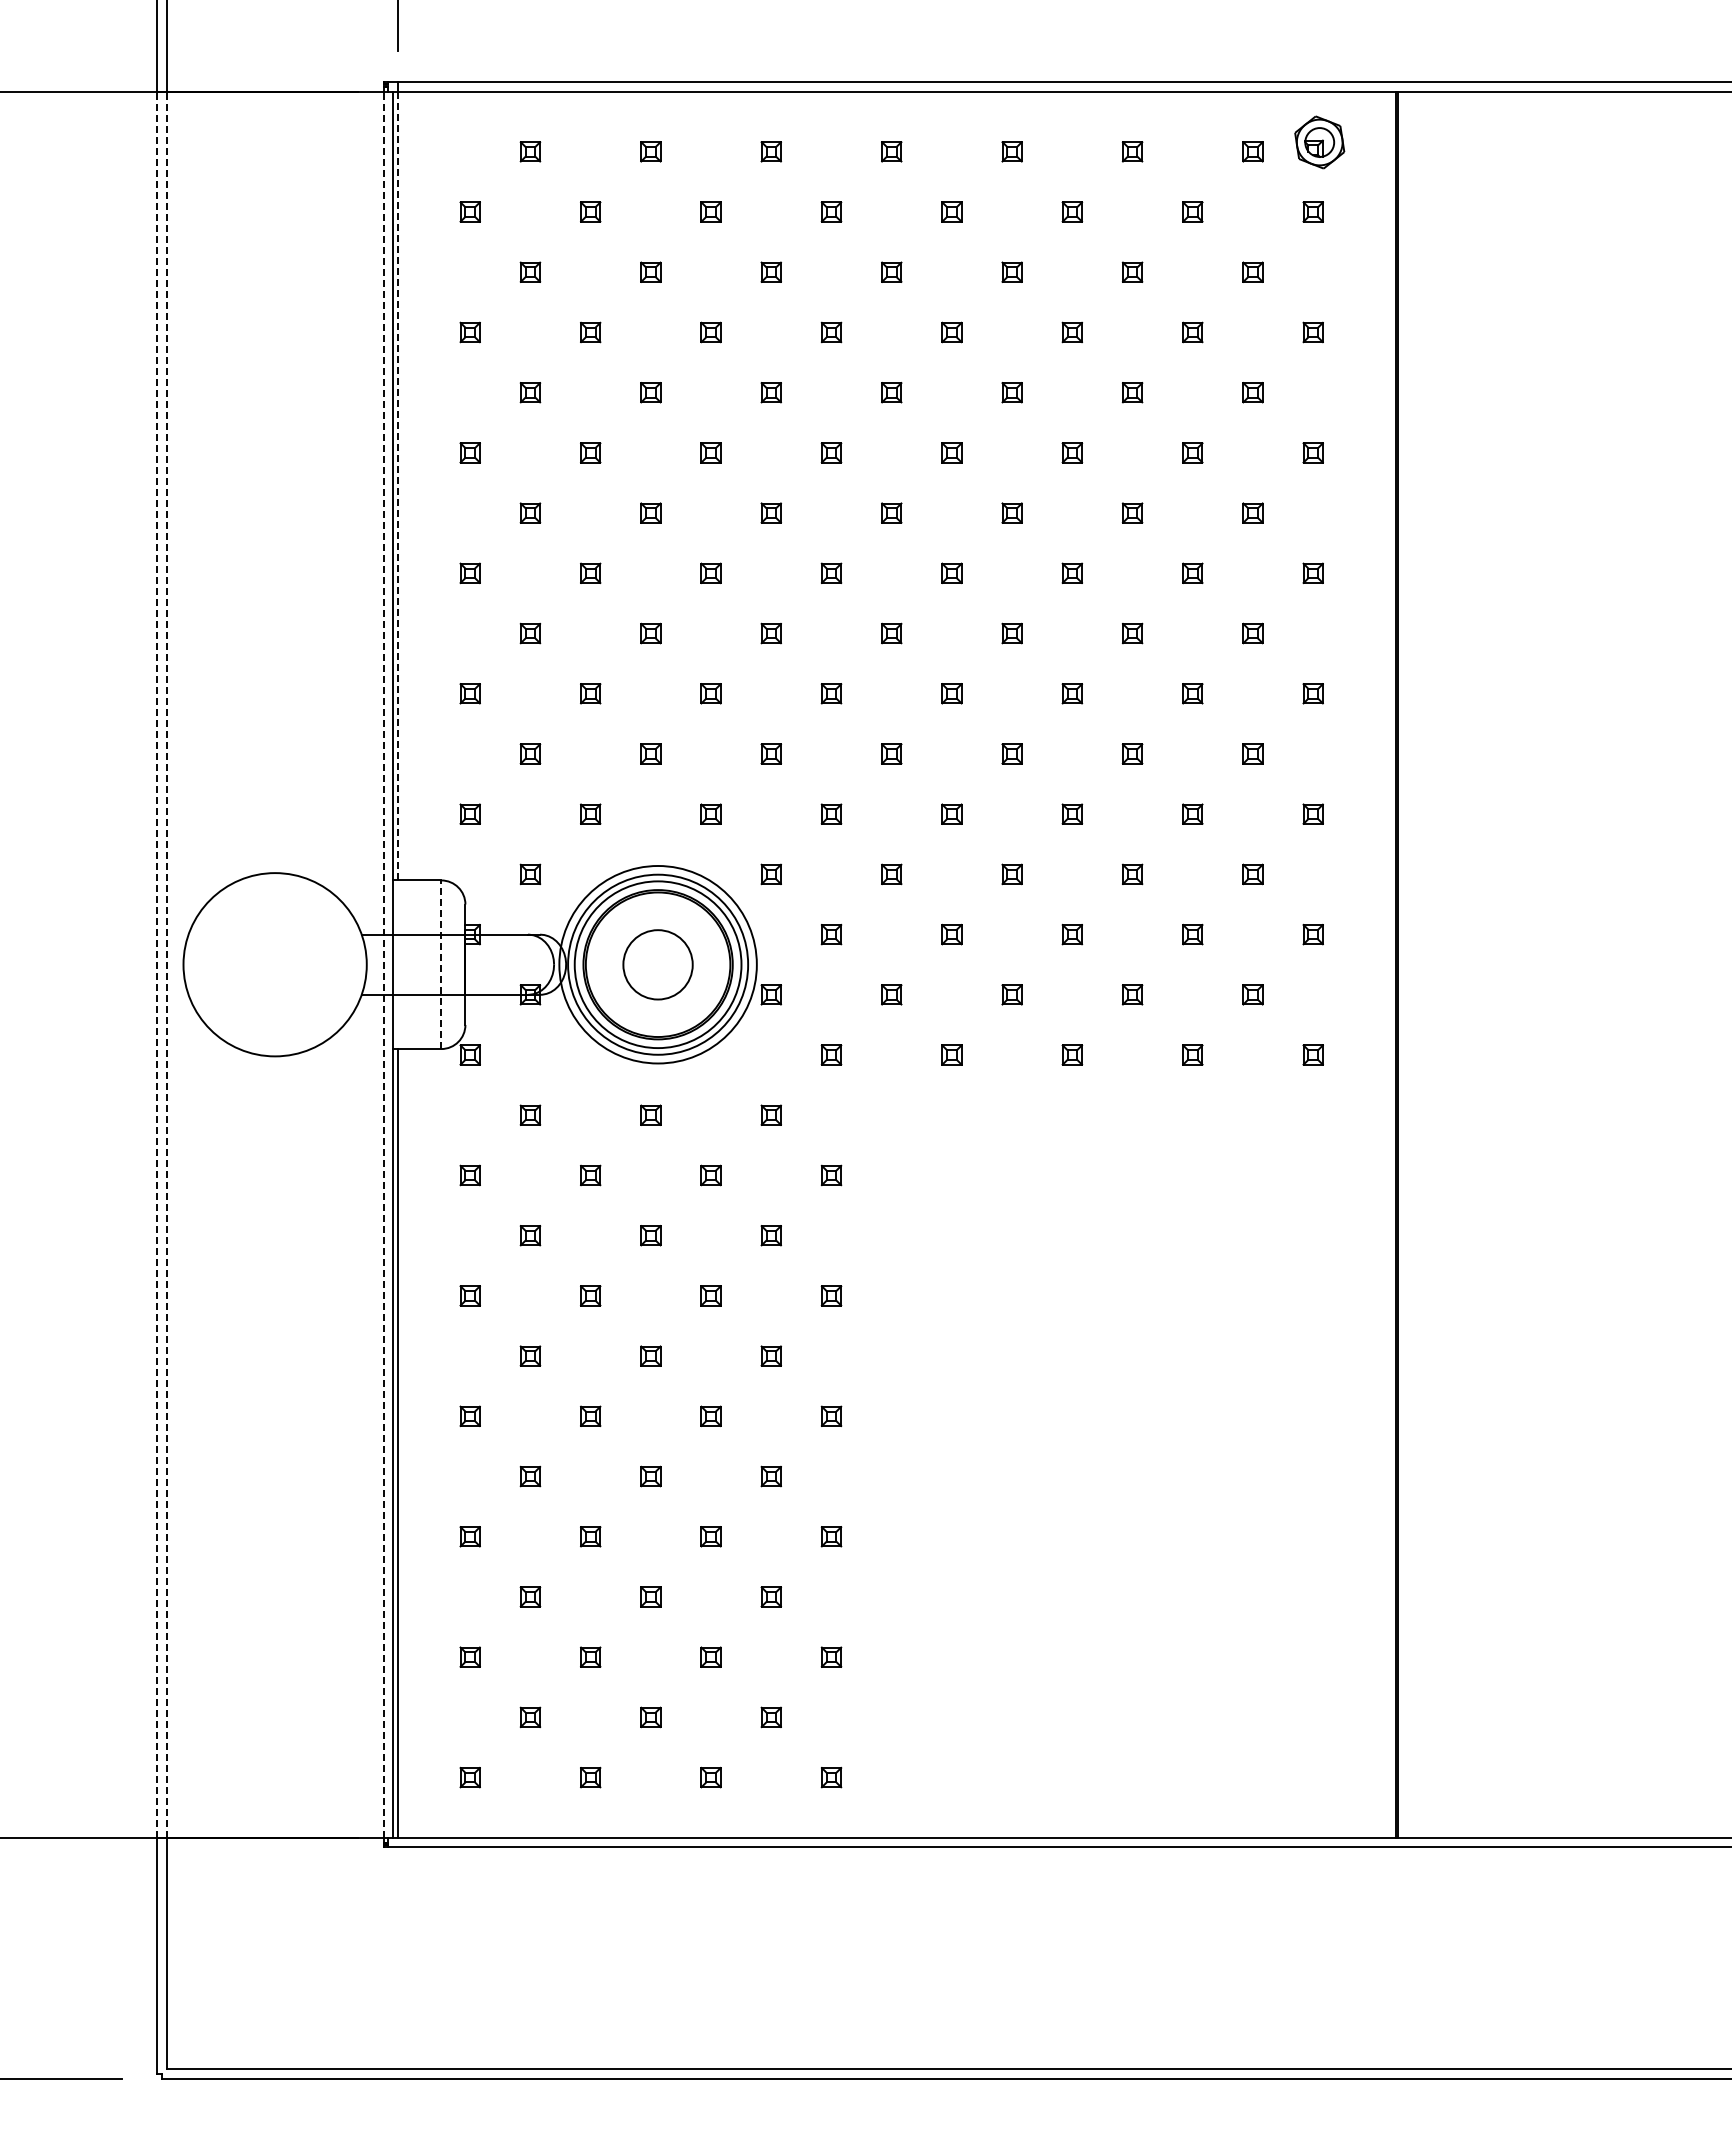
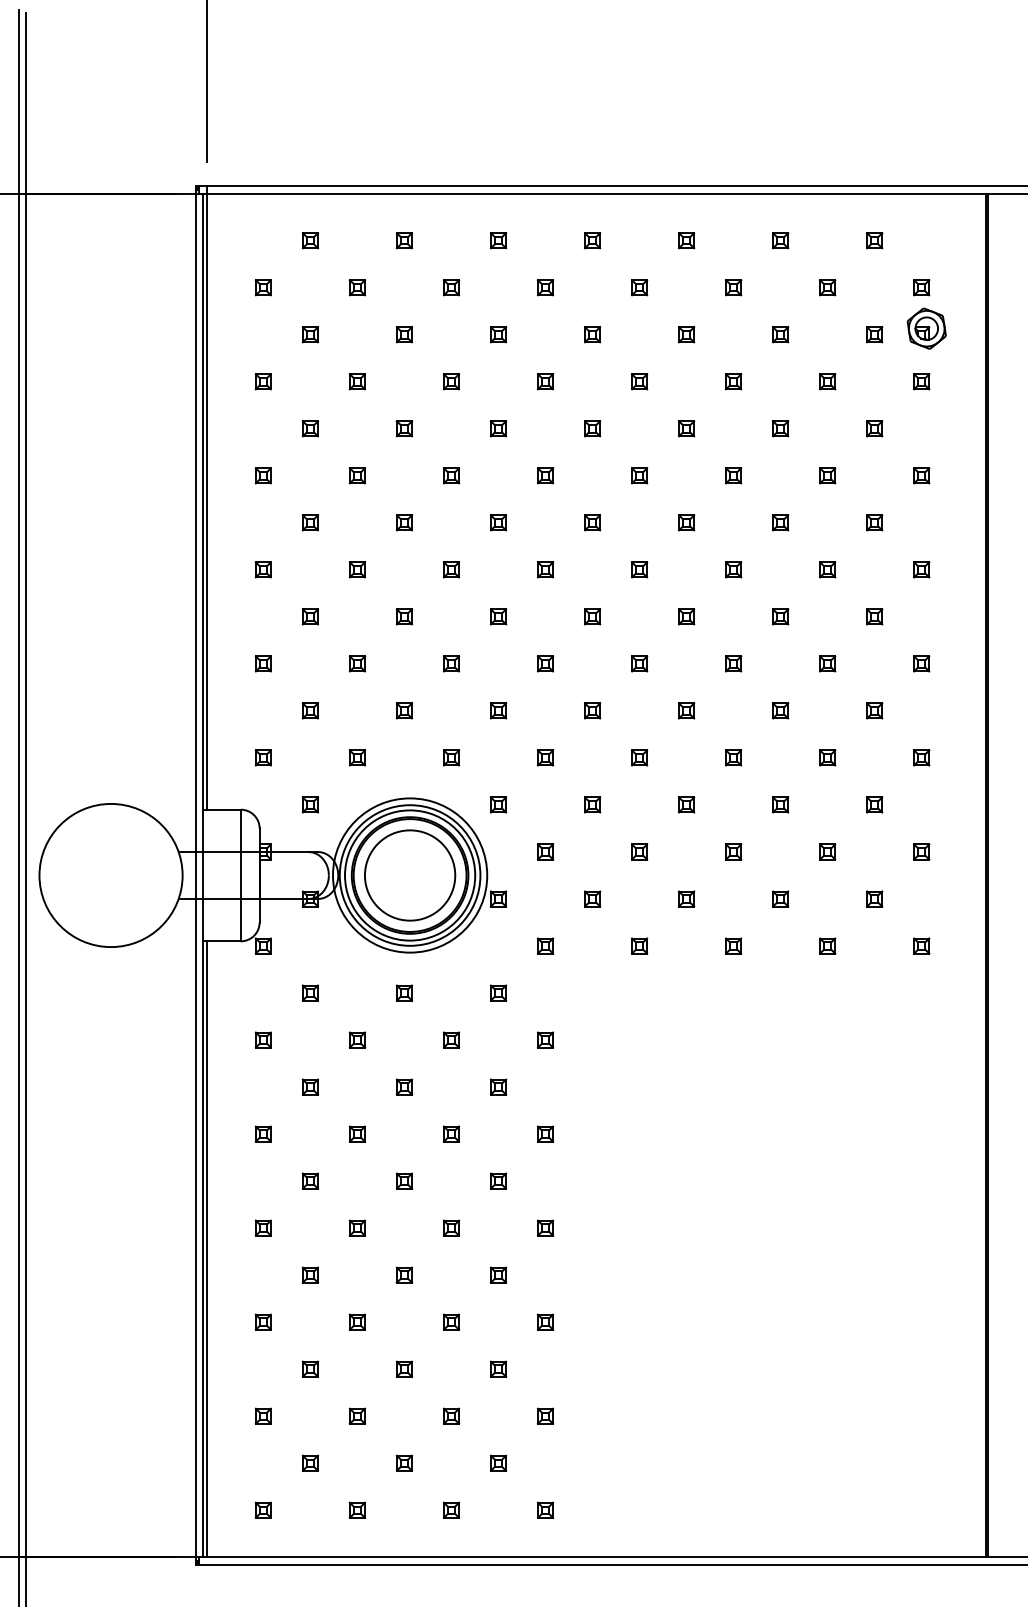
part: (1319, 142) -> (926, 328), moved
line: (397, 485) -> (206, 501), dashed -> solid
line: (157, 964) -> (19, 875), dashed -> solid
line: (166, 964) -> (26, 875), dashed -> solid
line: (383, 964) -> (195, 875), dashed -> solid
line: (441, 964) -> (240, 875), dashed -> solid
circle: (657, 964) -> (409, 875), size x1.67

